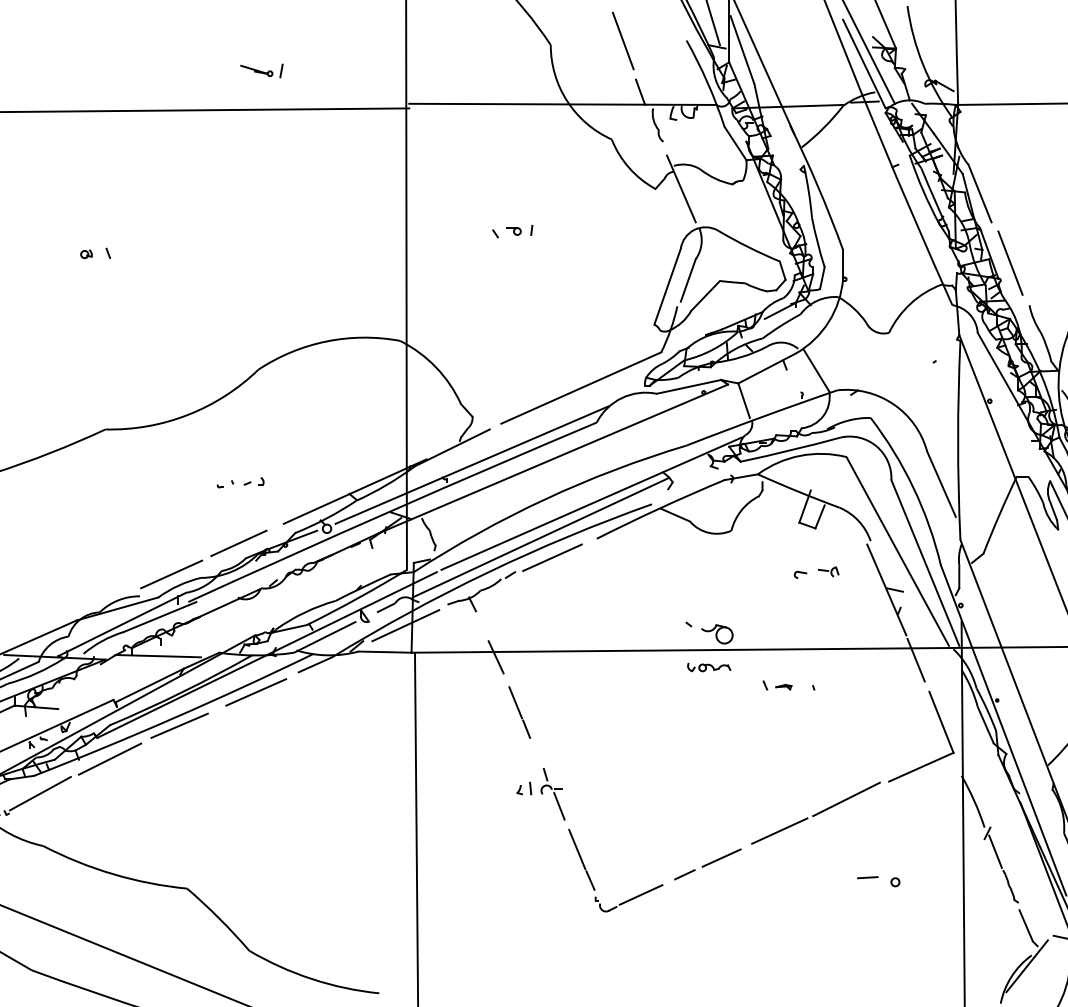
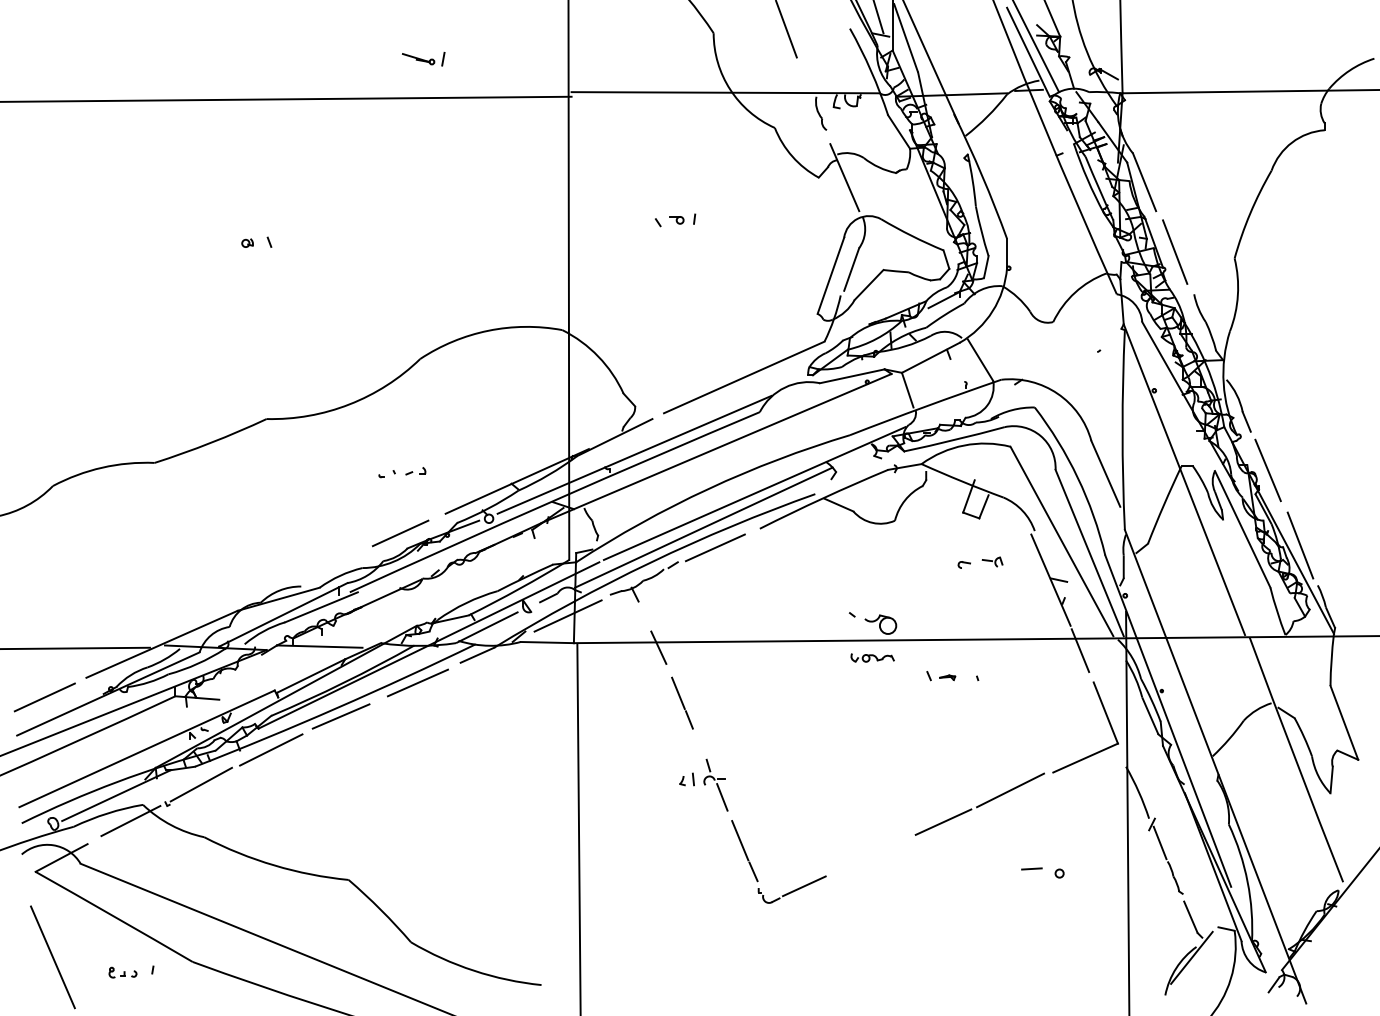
line: (640, 92) -> (803, 80), removed
line: (171, 574) -> (332, 564), removed
line: (708, 864) -> (871, 855), removed

